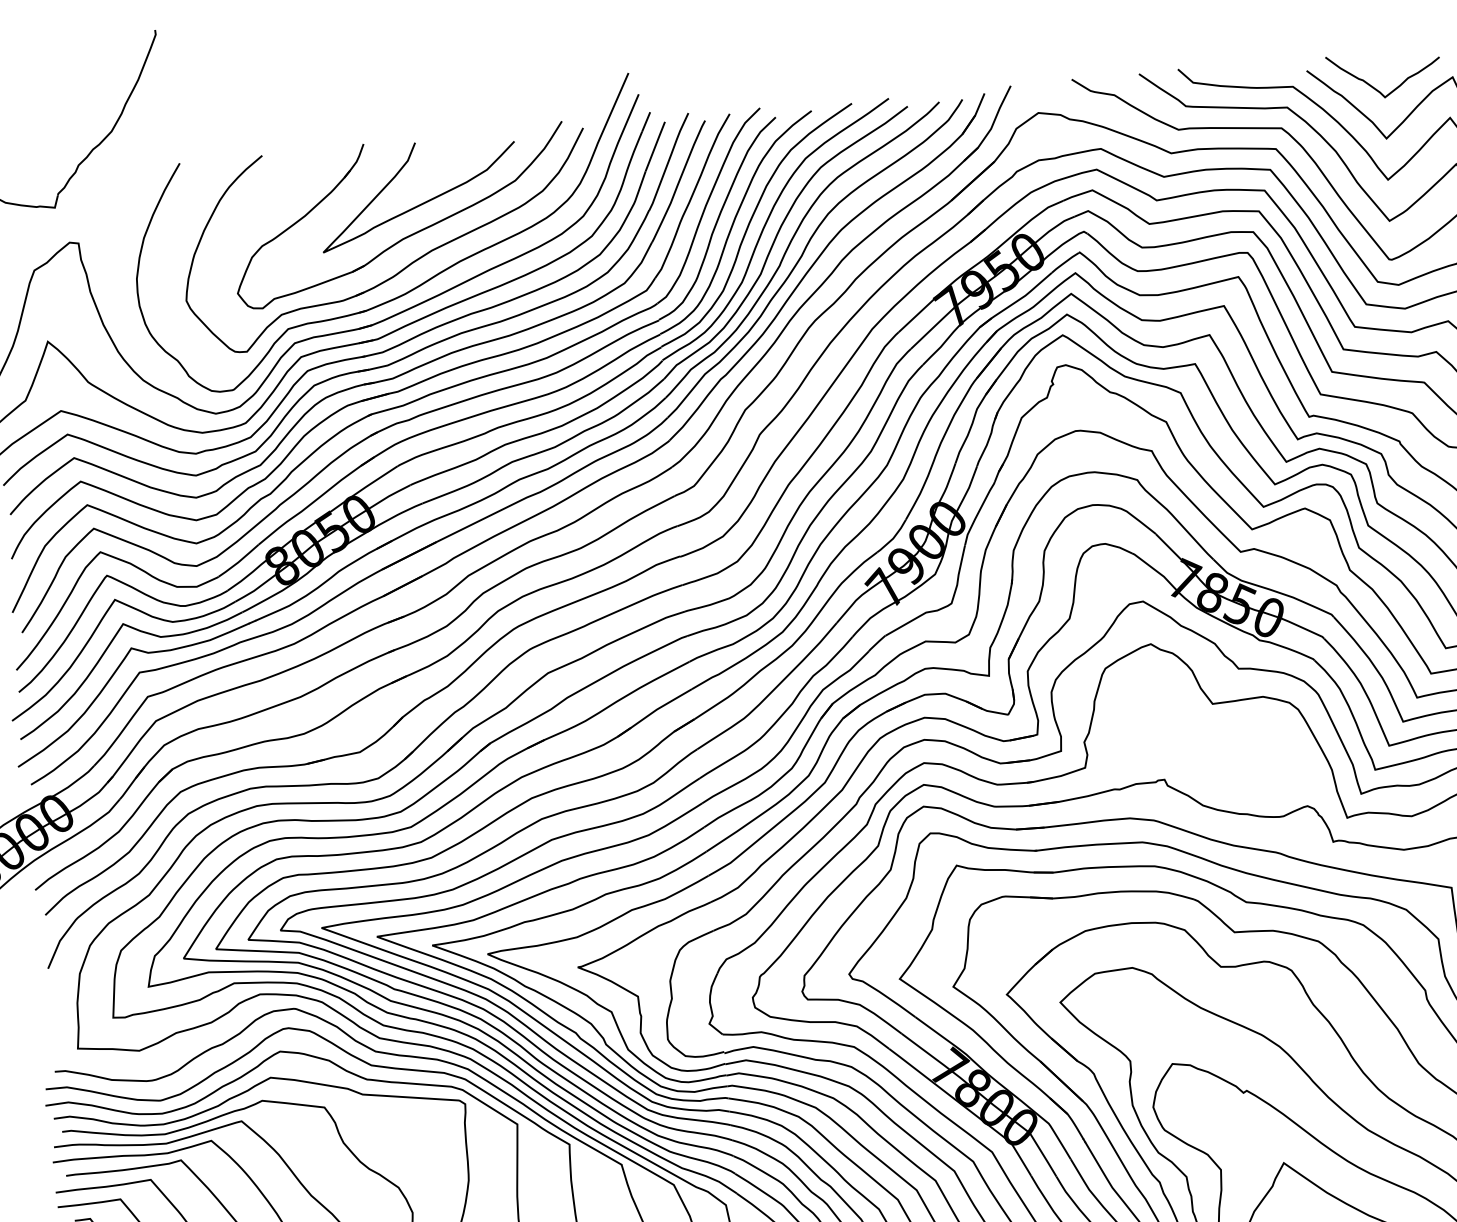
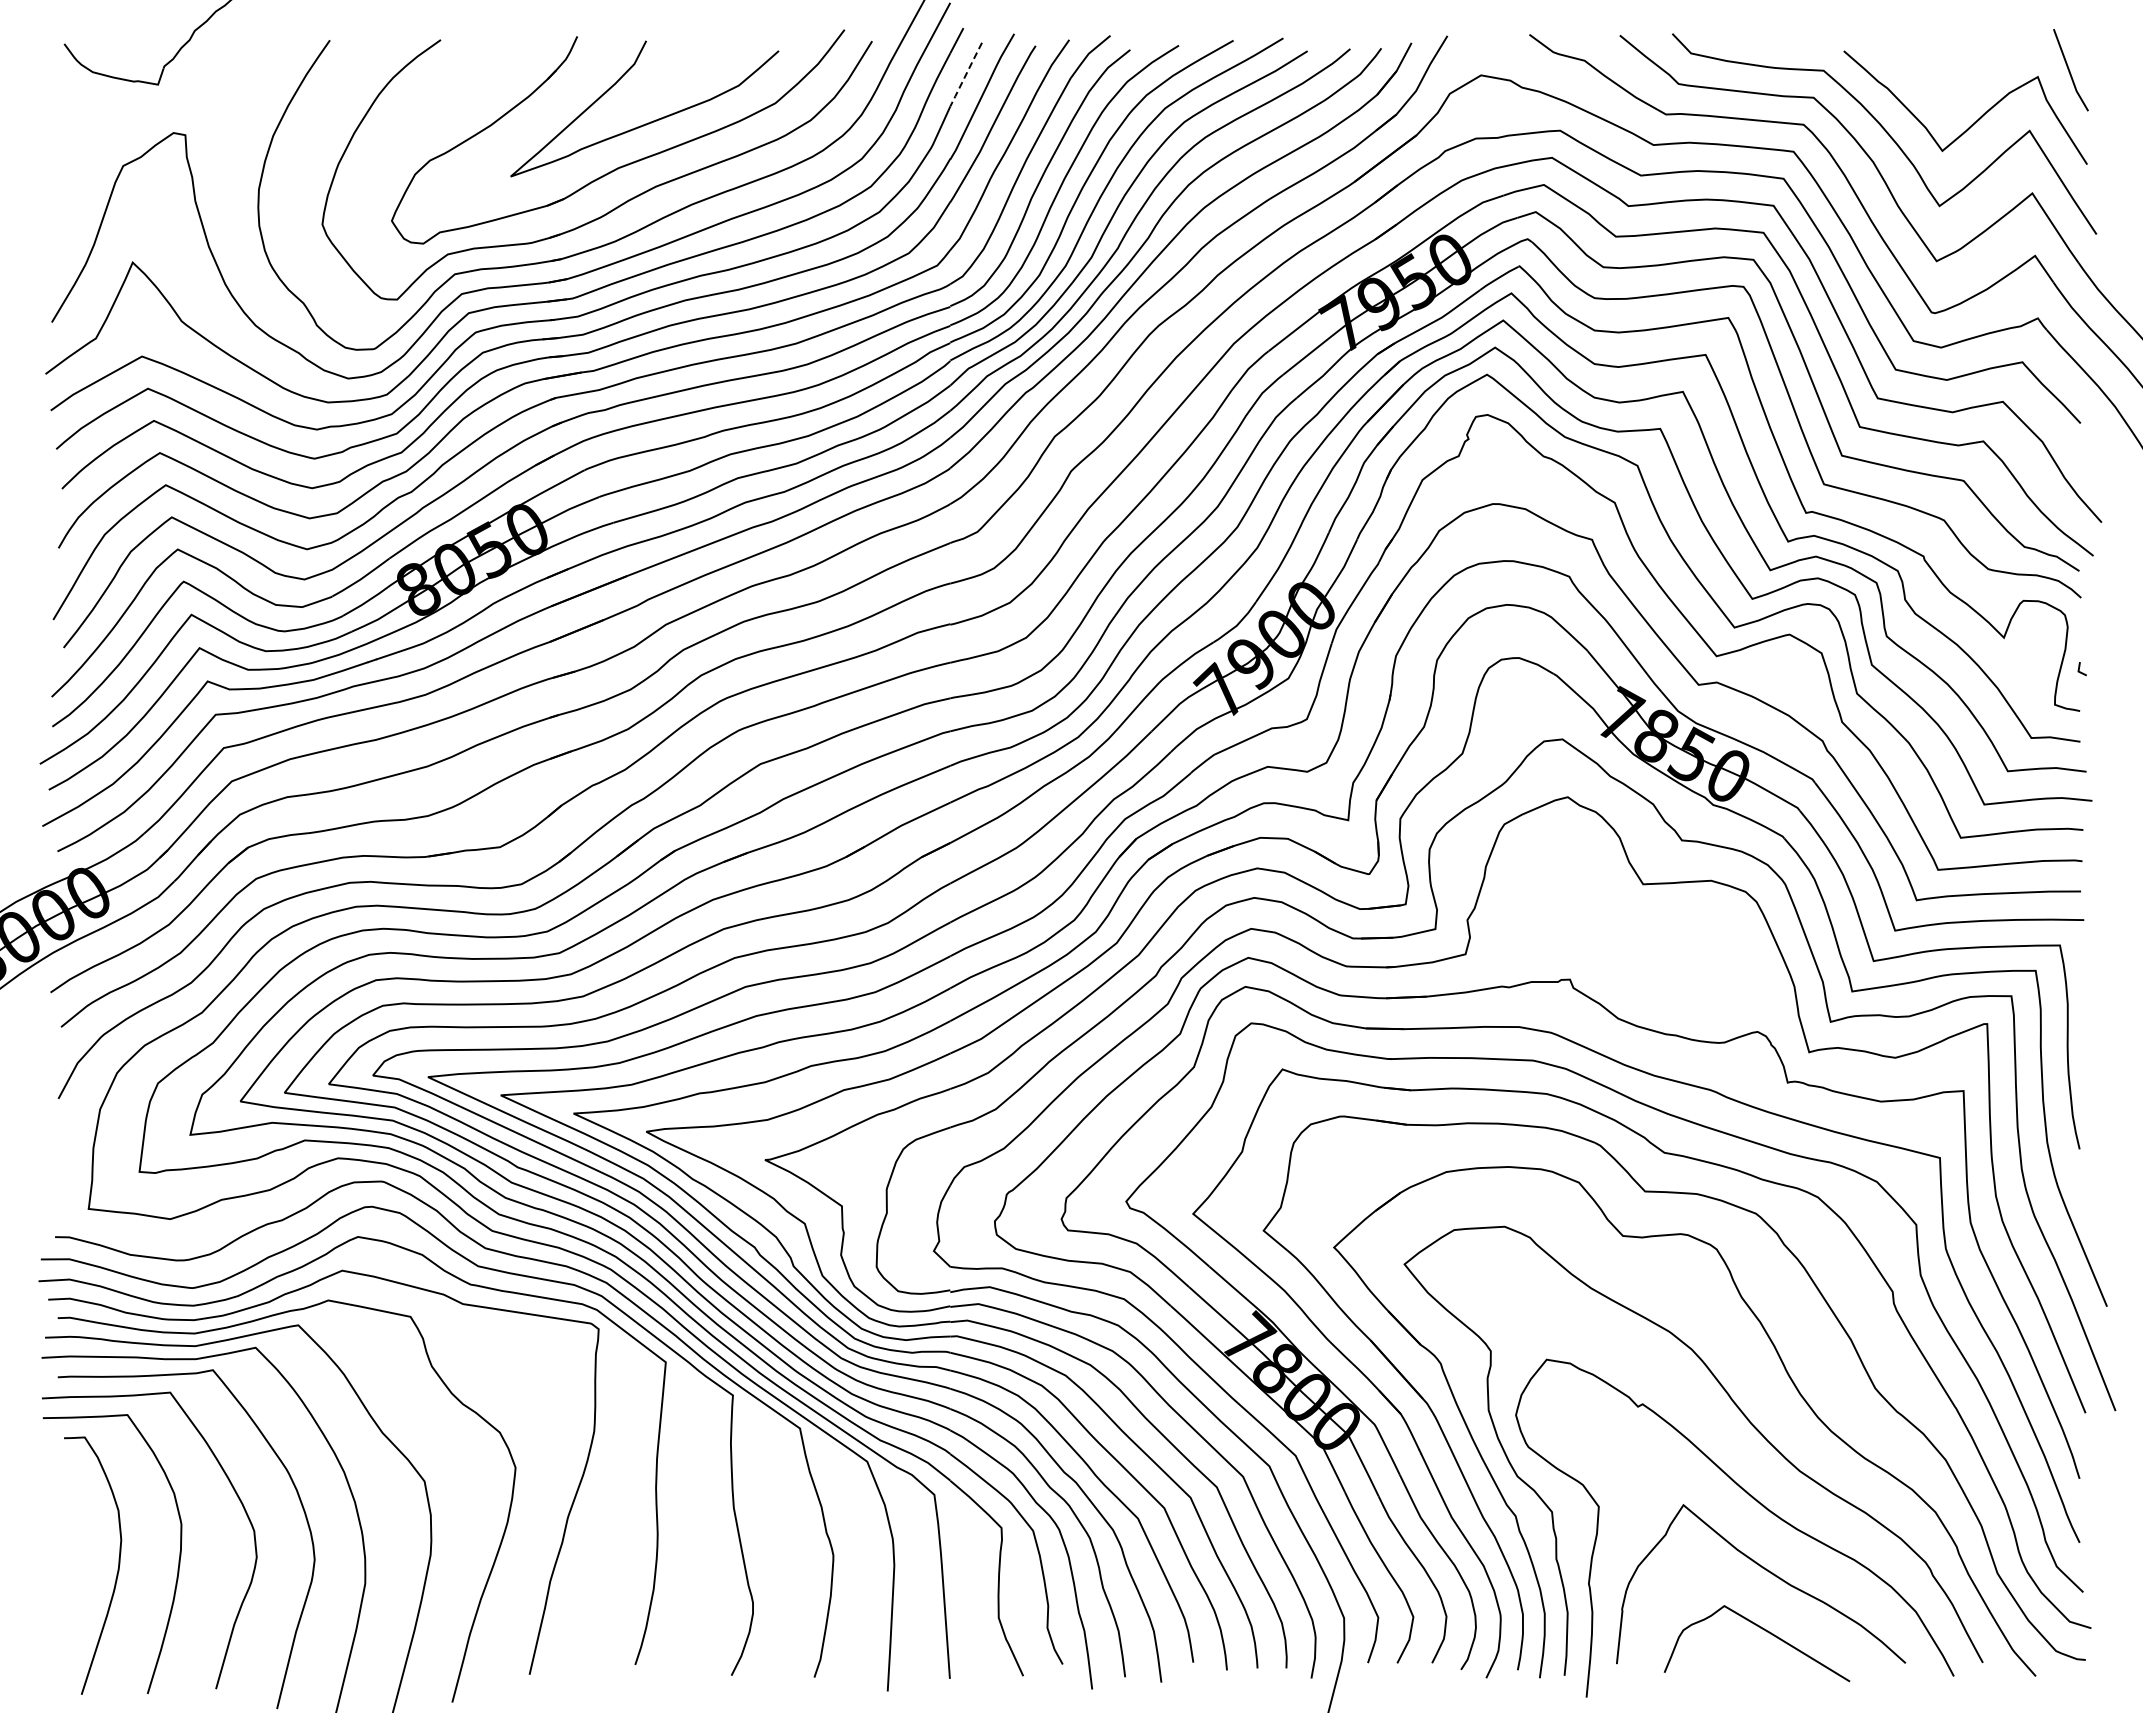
curve: (1373, 86) -> (1931, 80), removed
line: (654, 147) -> (965, 75), solid -> dashed

